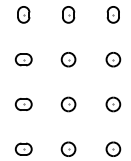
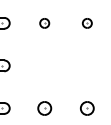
part: (68, 59) -> (44, 23), size x0.7
part: (113, 59) -> (87, 23), size x0.7
part: (68, 104) -> (44, 65), removed
part: (113, 104) -> (87, 65), removed

